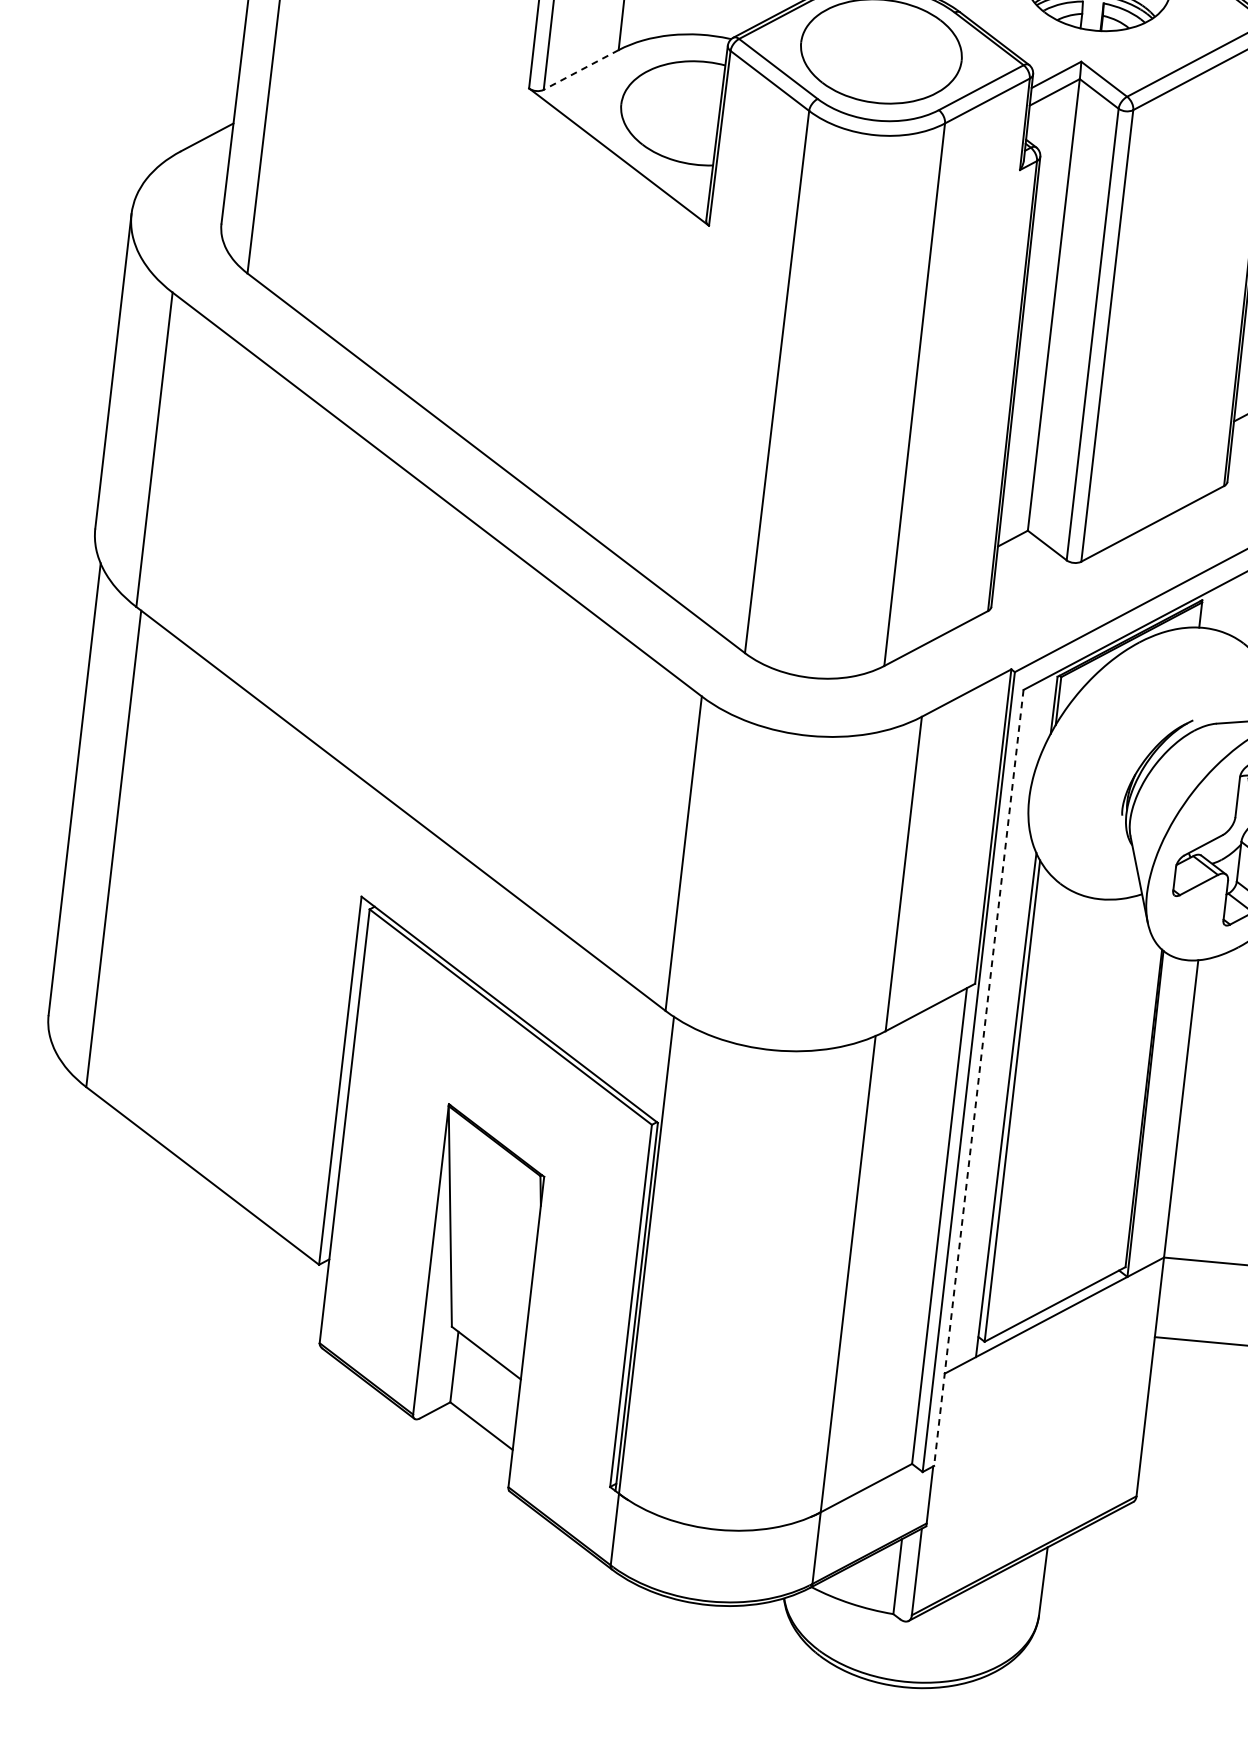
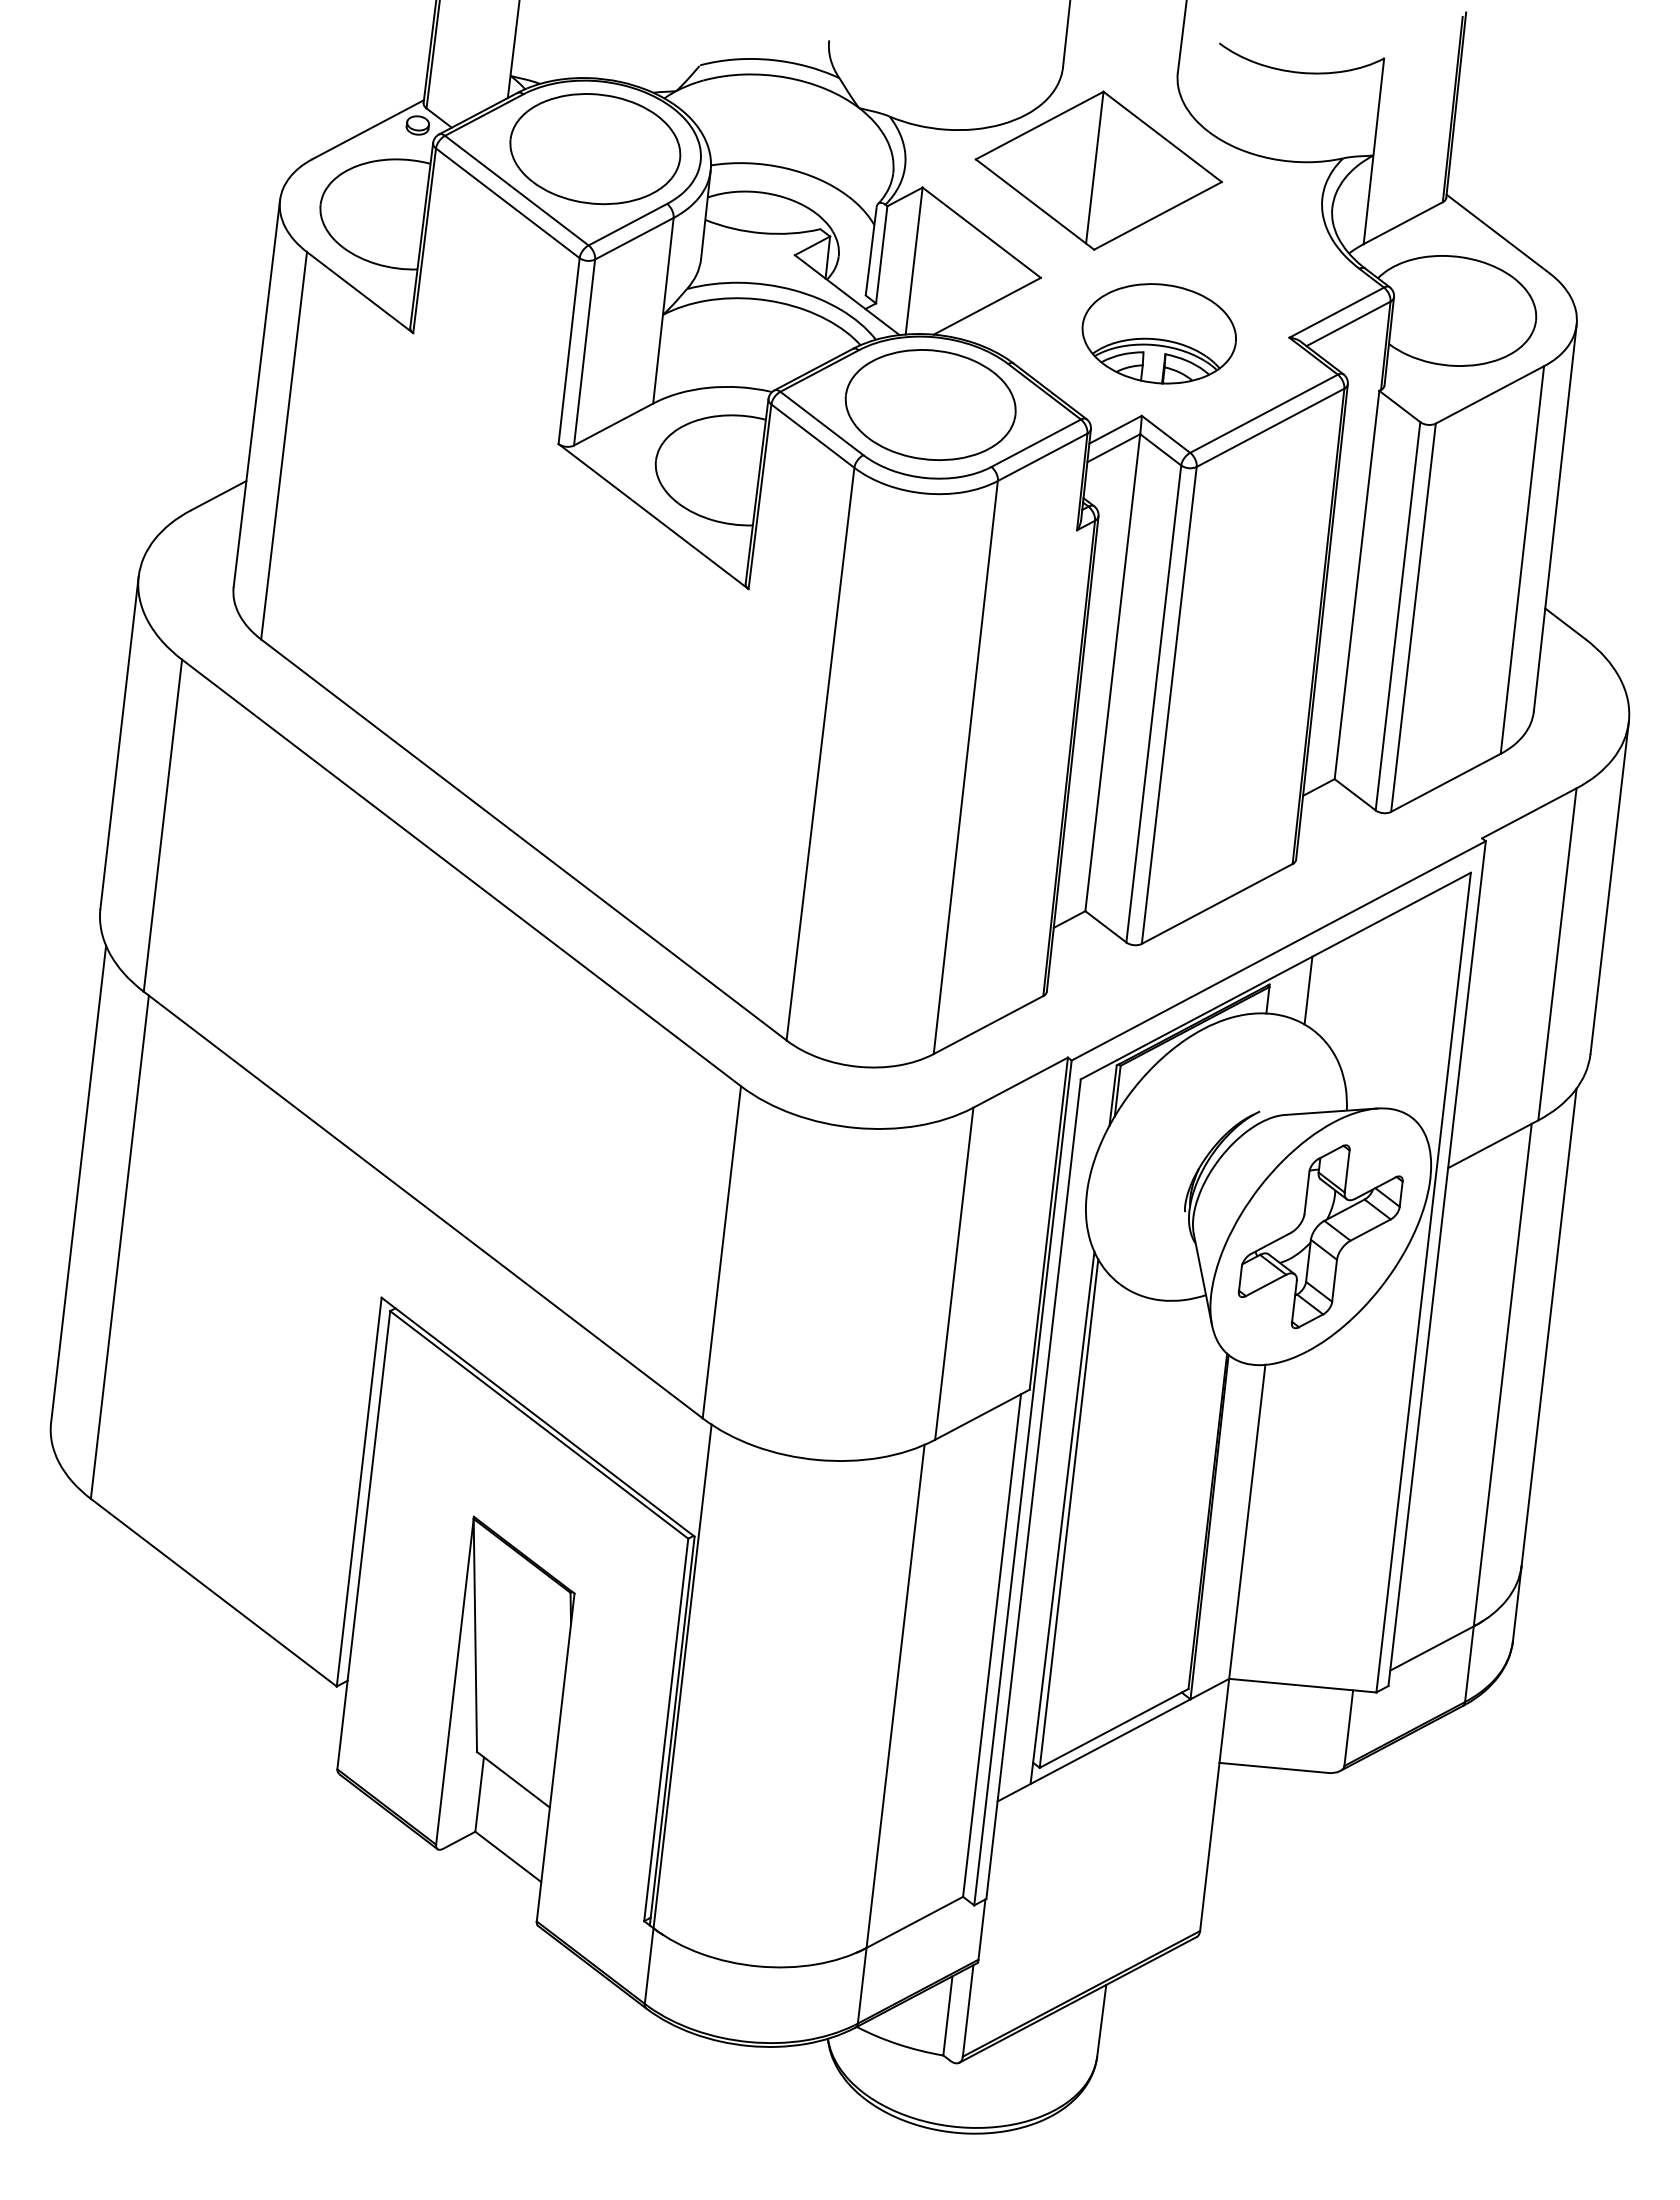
line: (581, 69) -> (613, 424), dashed -> solid
line: (1239, 605) -> (1308, 990), added
line: (978, 1078) -> (1033, 1489), dashed -> solid

